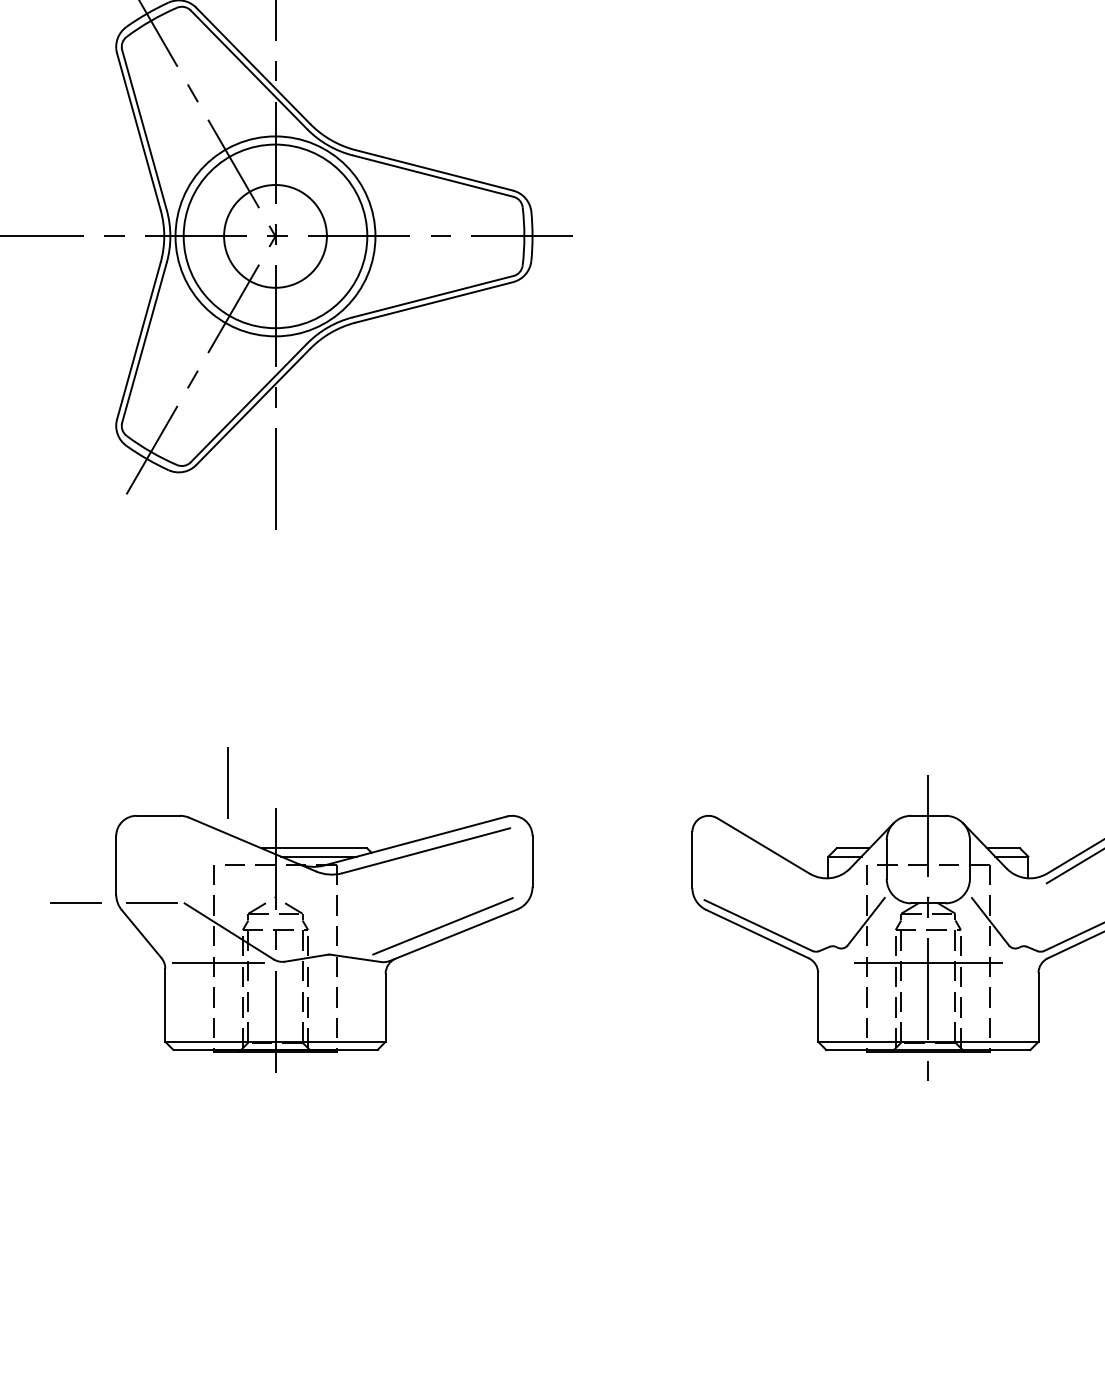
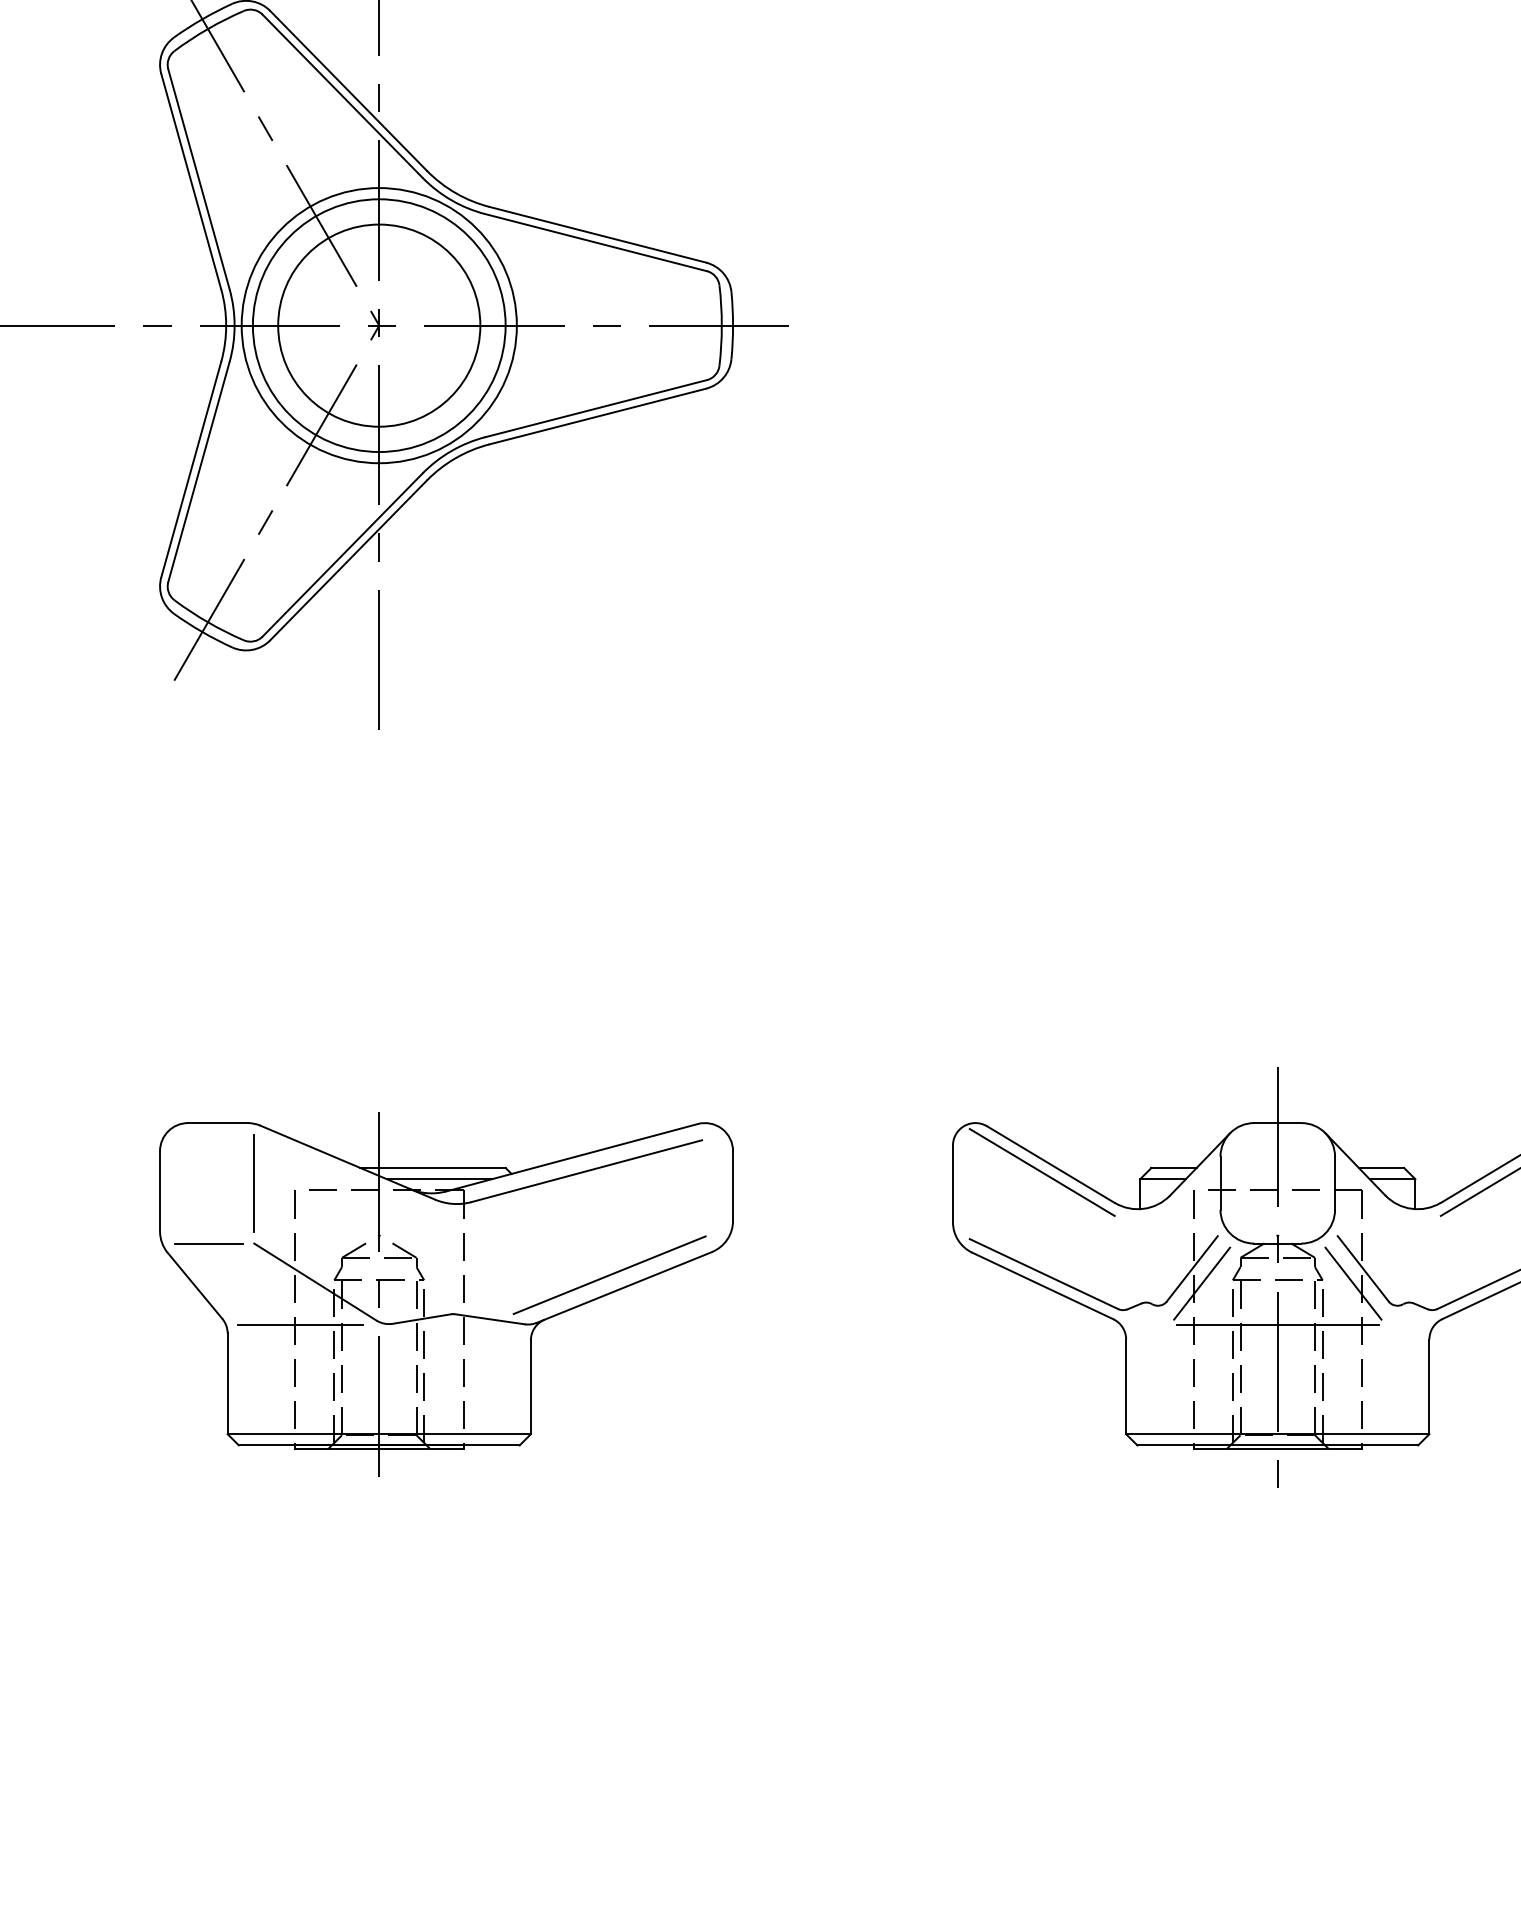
circle: (275, 236) -> (379, 325), size x1.43
line: (227, 782) -> (253, 1183), moved
line: (756, 851) -> (1041, 1172), added
line: (75, 903) -> (104, 1243), removed
line: (873, 932) -> (1202, 1283), added
line: (983, 932) -> (1353, 1283), added

